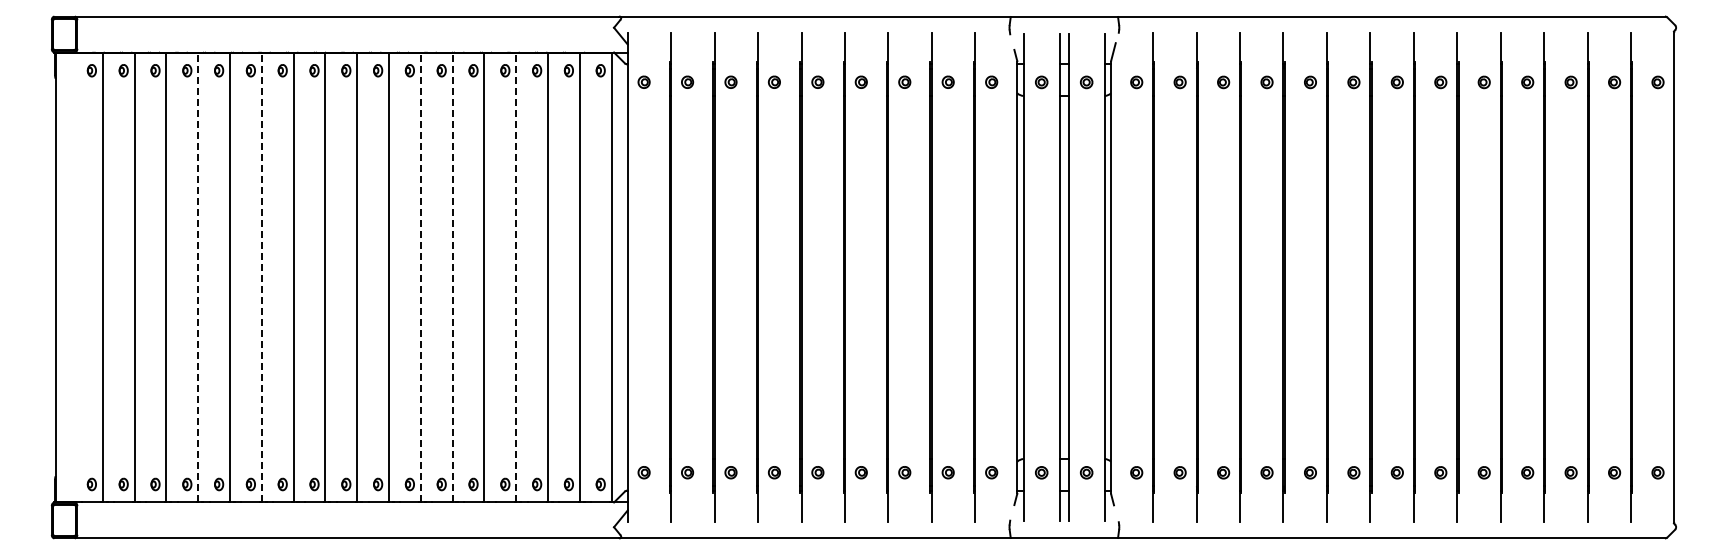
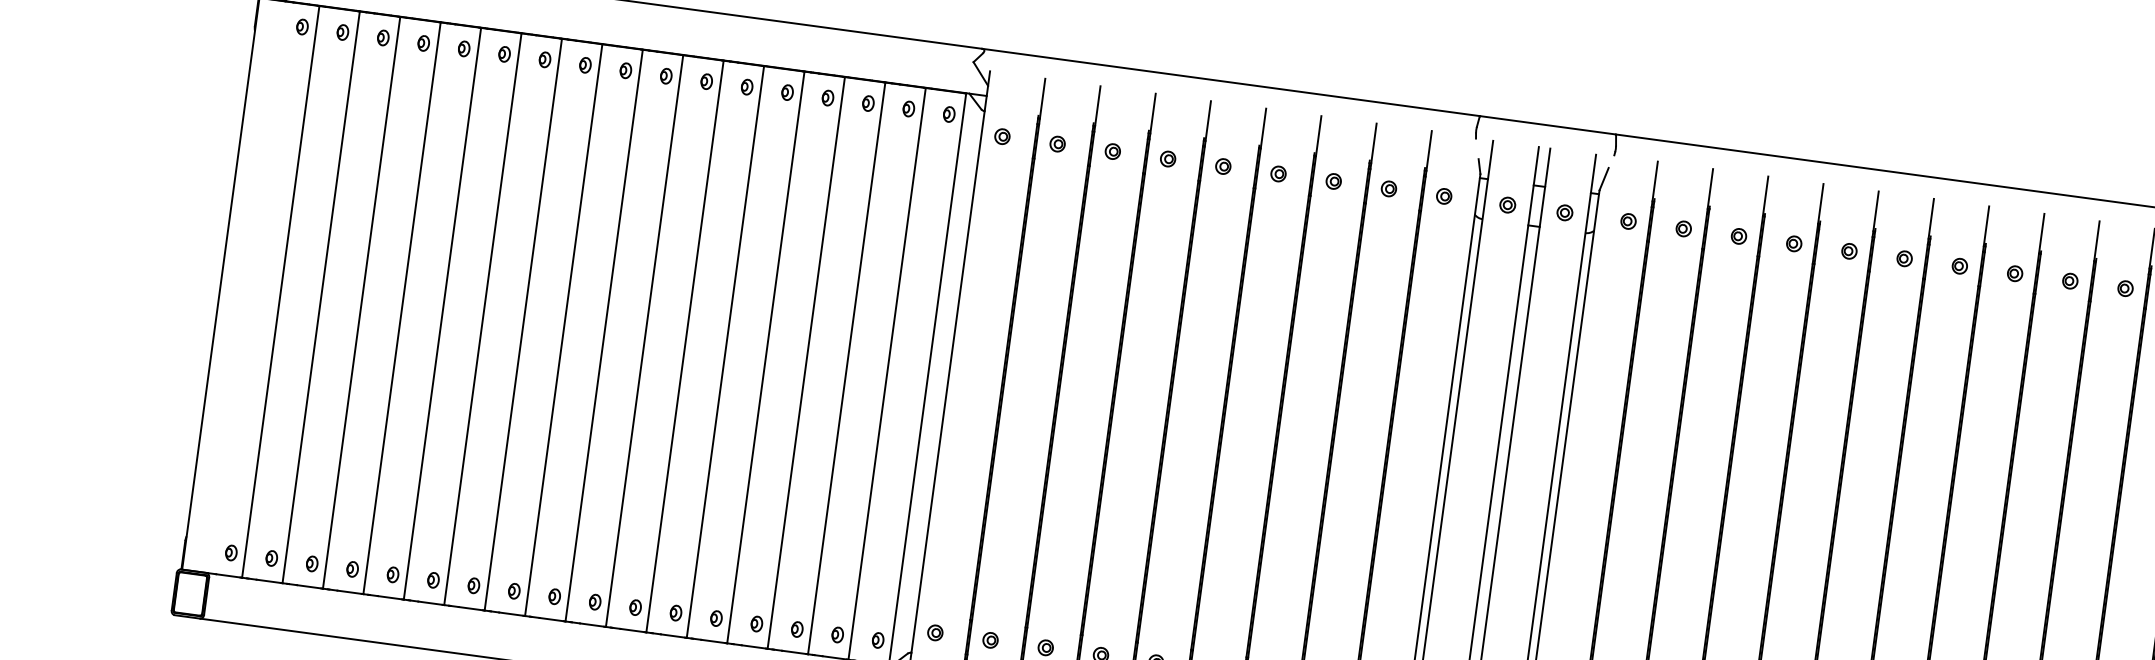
line: (198, 277) -> (402, 308), dashed -> solid
line: (261, 277) -> (482, 319), dashed -> solid
line: (420, 277) -> (684, 346), dashed -> solid
line: (452, 277) -> (725, 351), dashed -> solid
line: (516, 277) -> (806, 362), dashed -> solid

